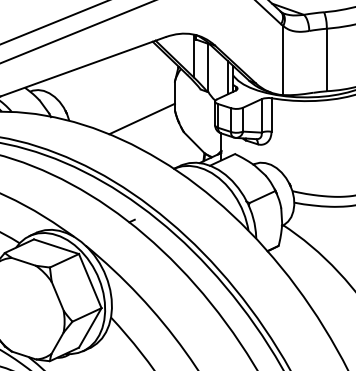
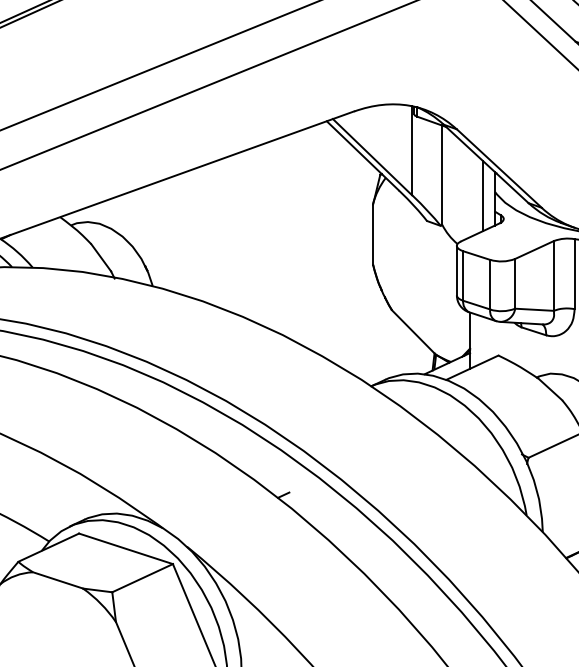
line: (141, 118) -> (303, 281), removed

